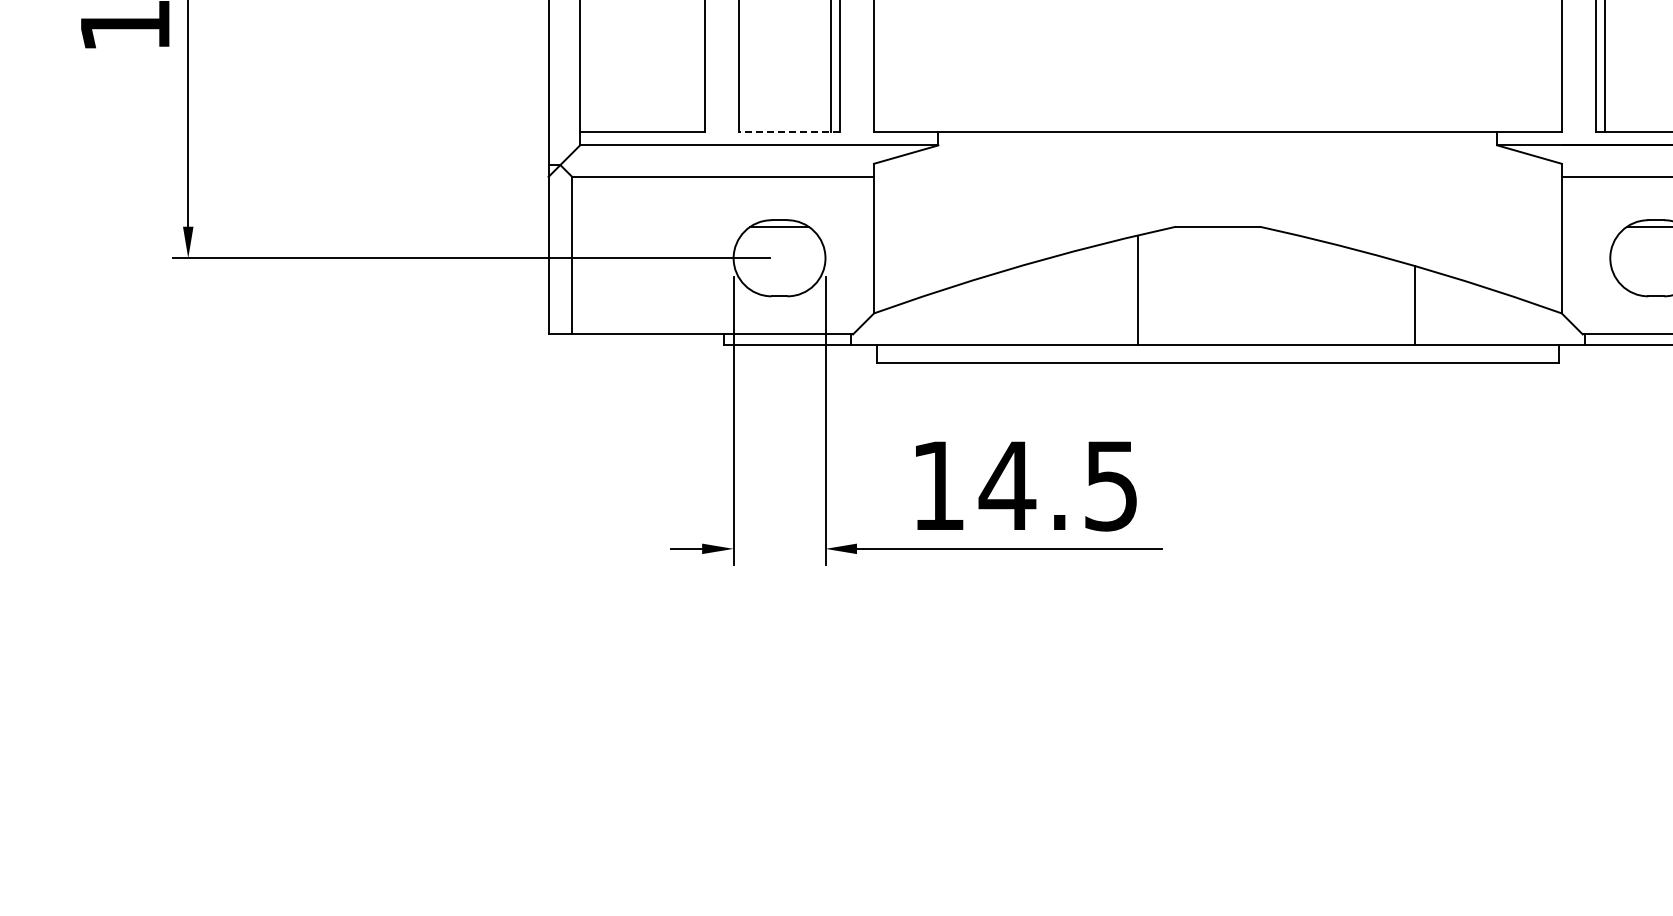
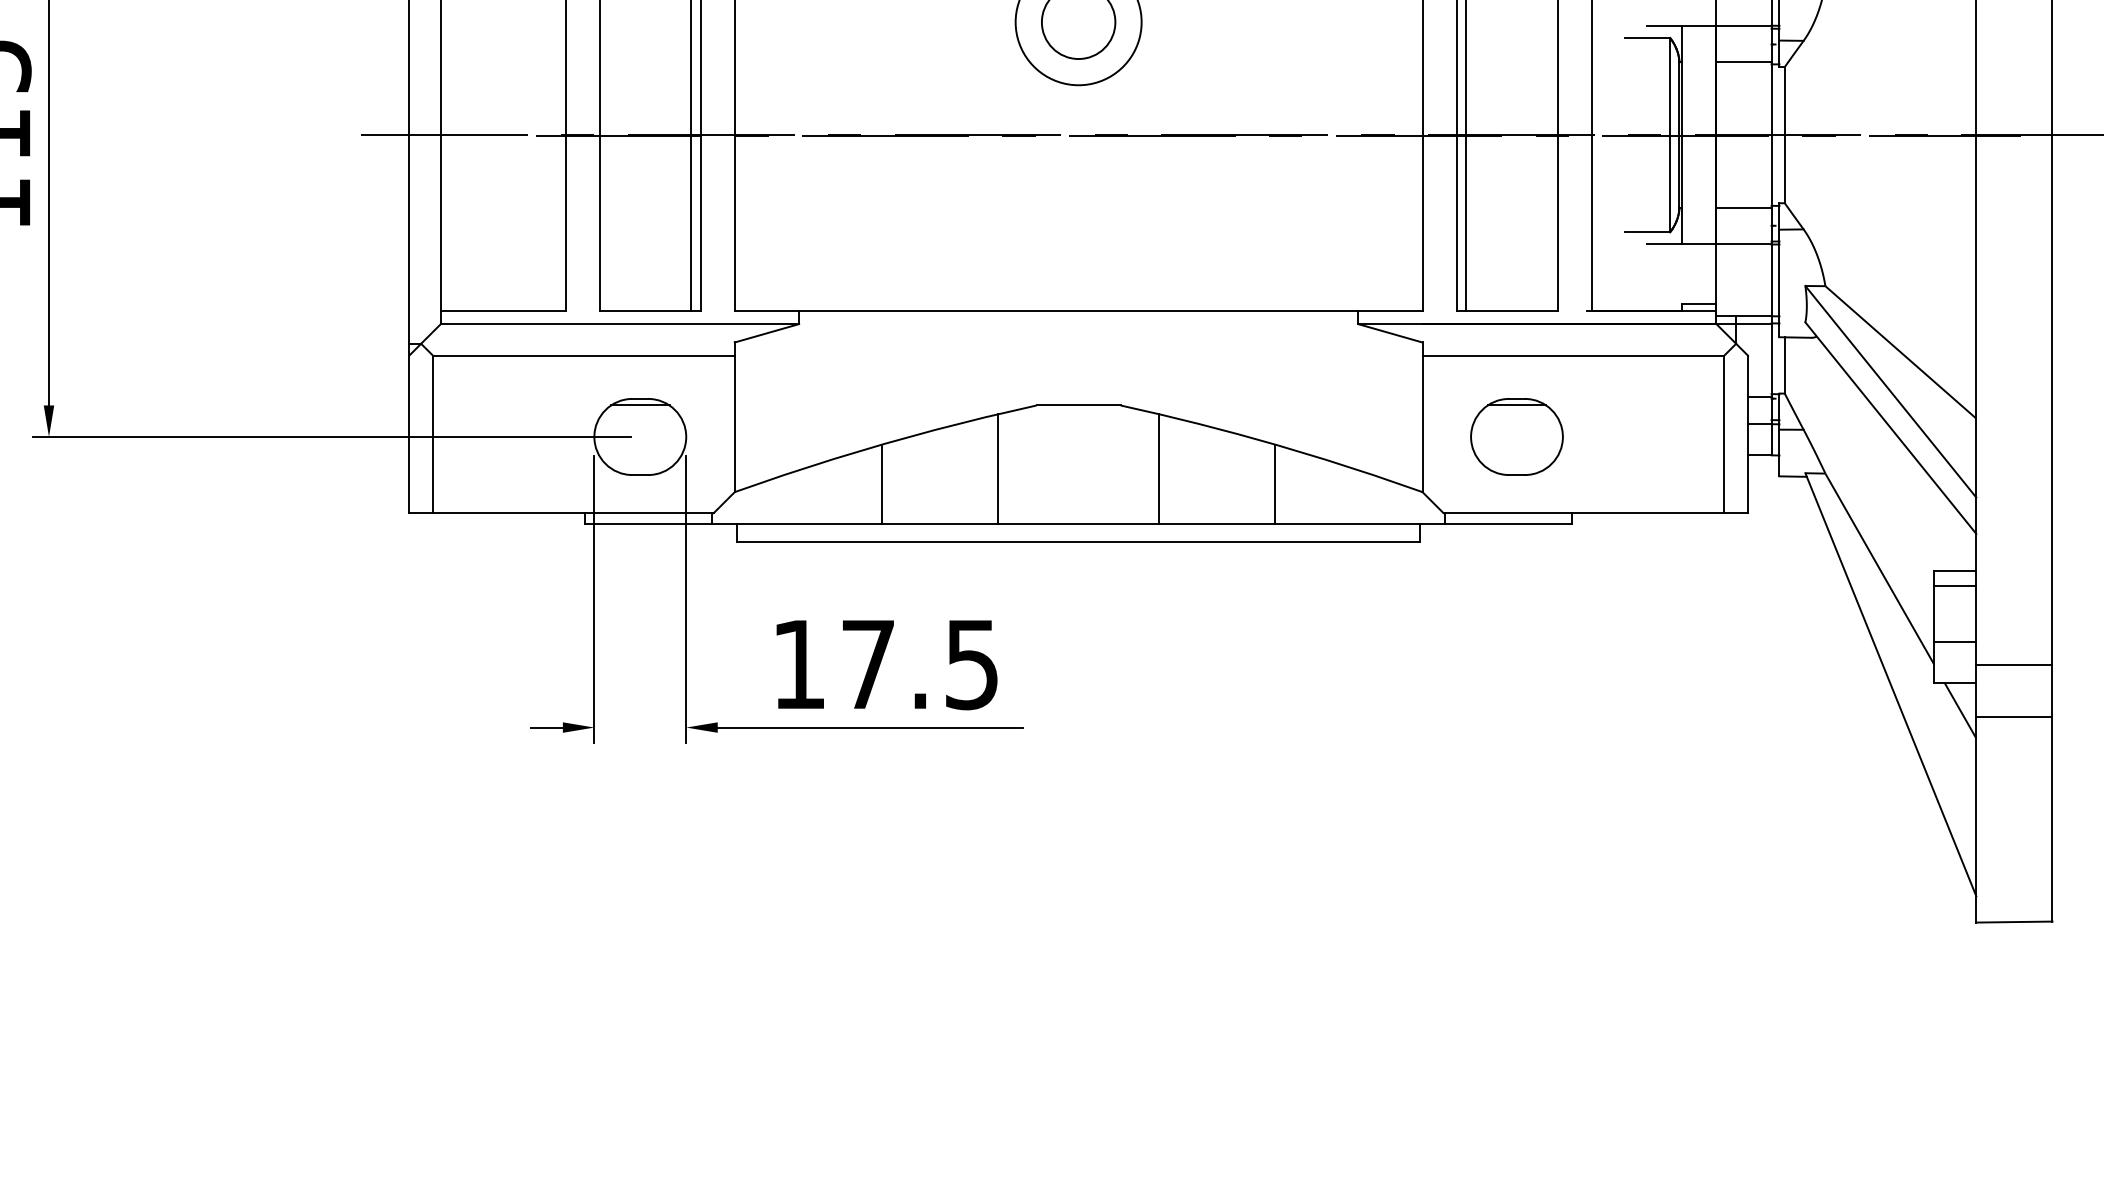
line: (789, 132) -> (650, 311), dashed -> solid
line: (1298, 289) -> (1159, 468), added
line: (1020, 304) -> (881, 483), added
text: (1007, 485) -> (868, 664), 14.5 -> 17.5

